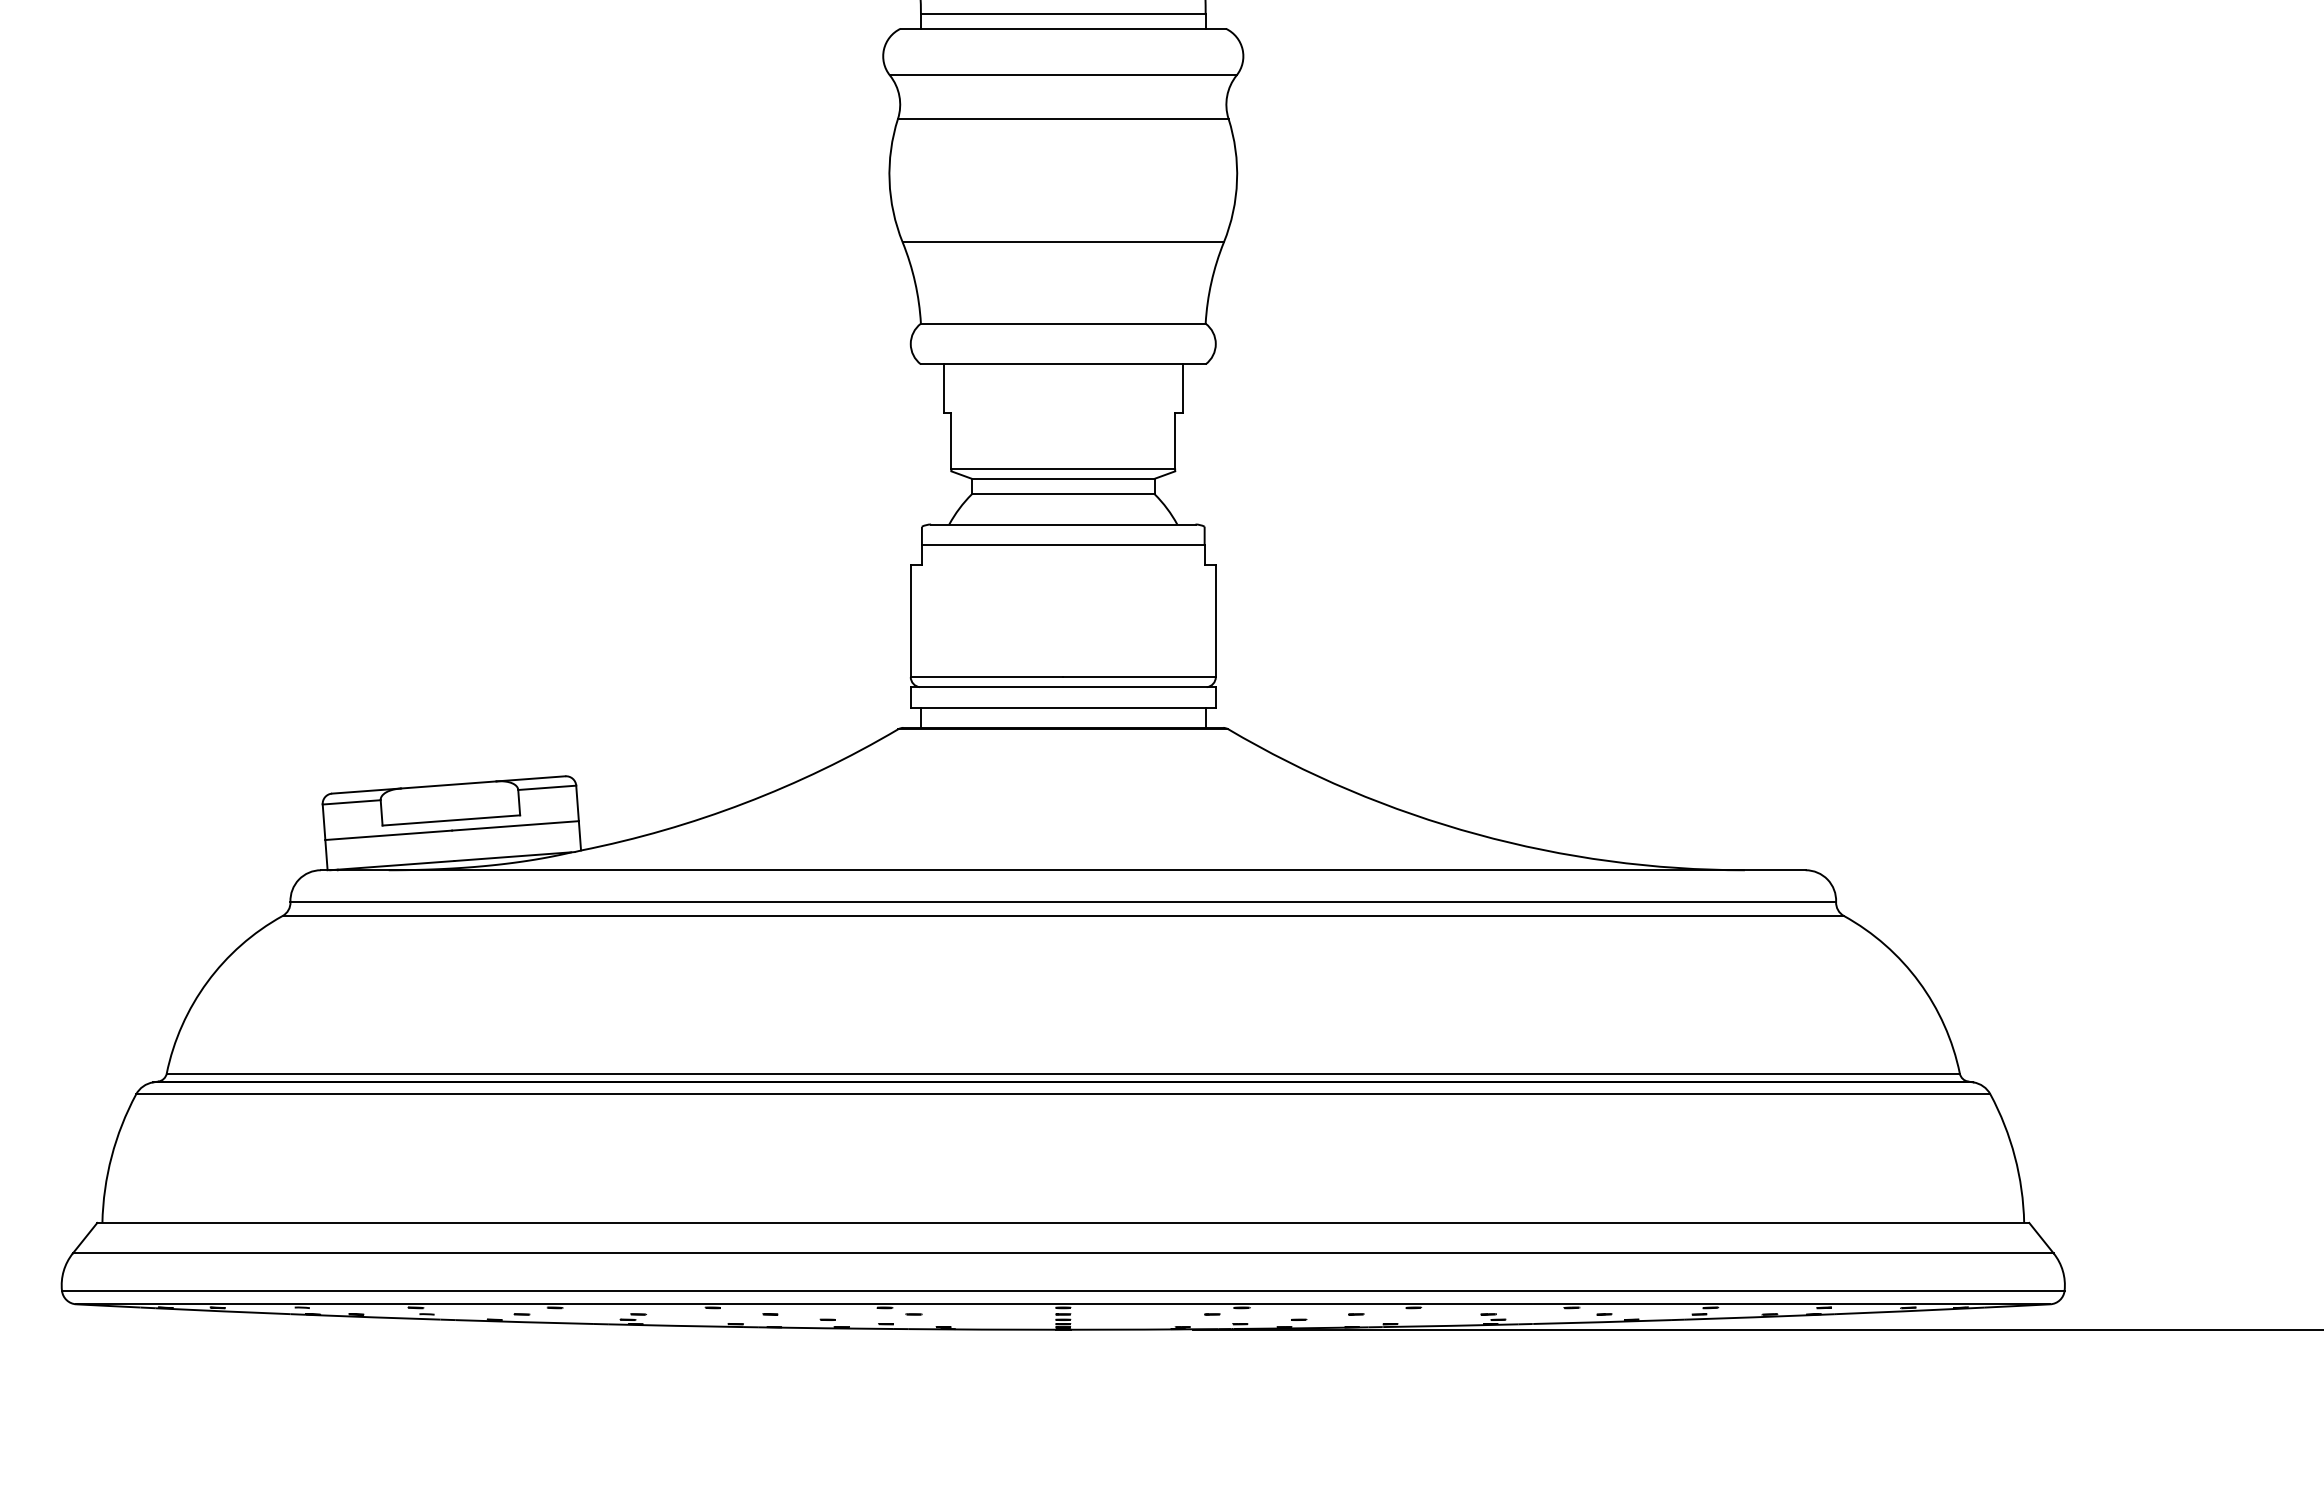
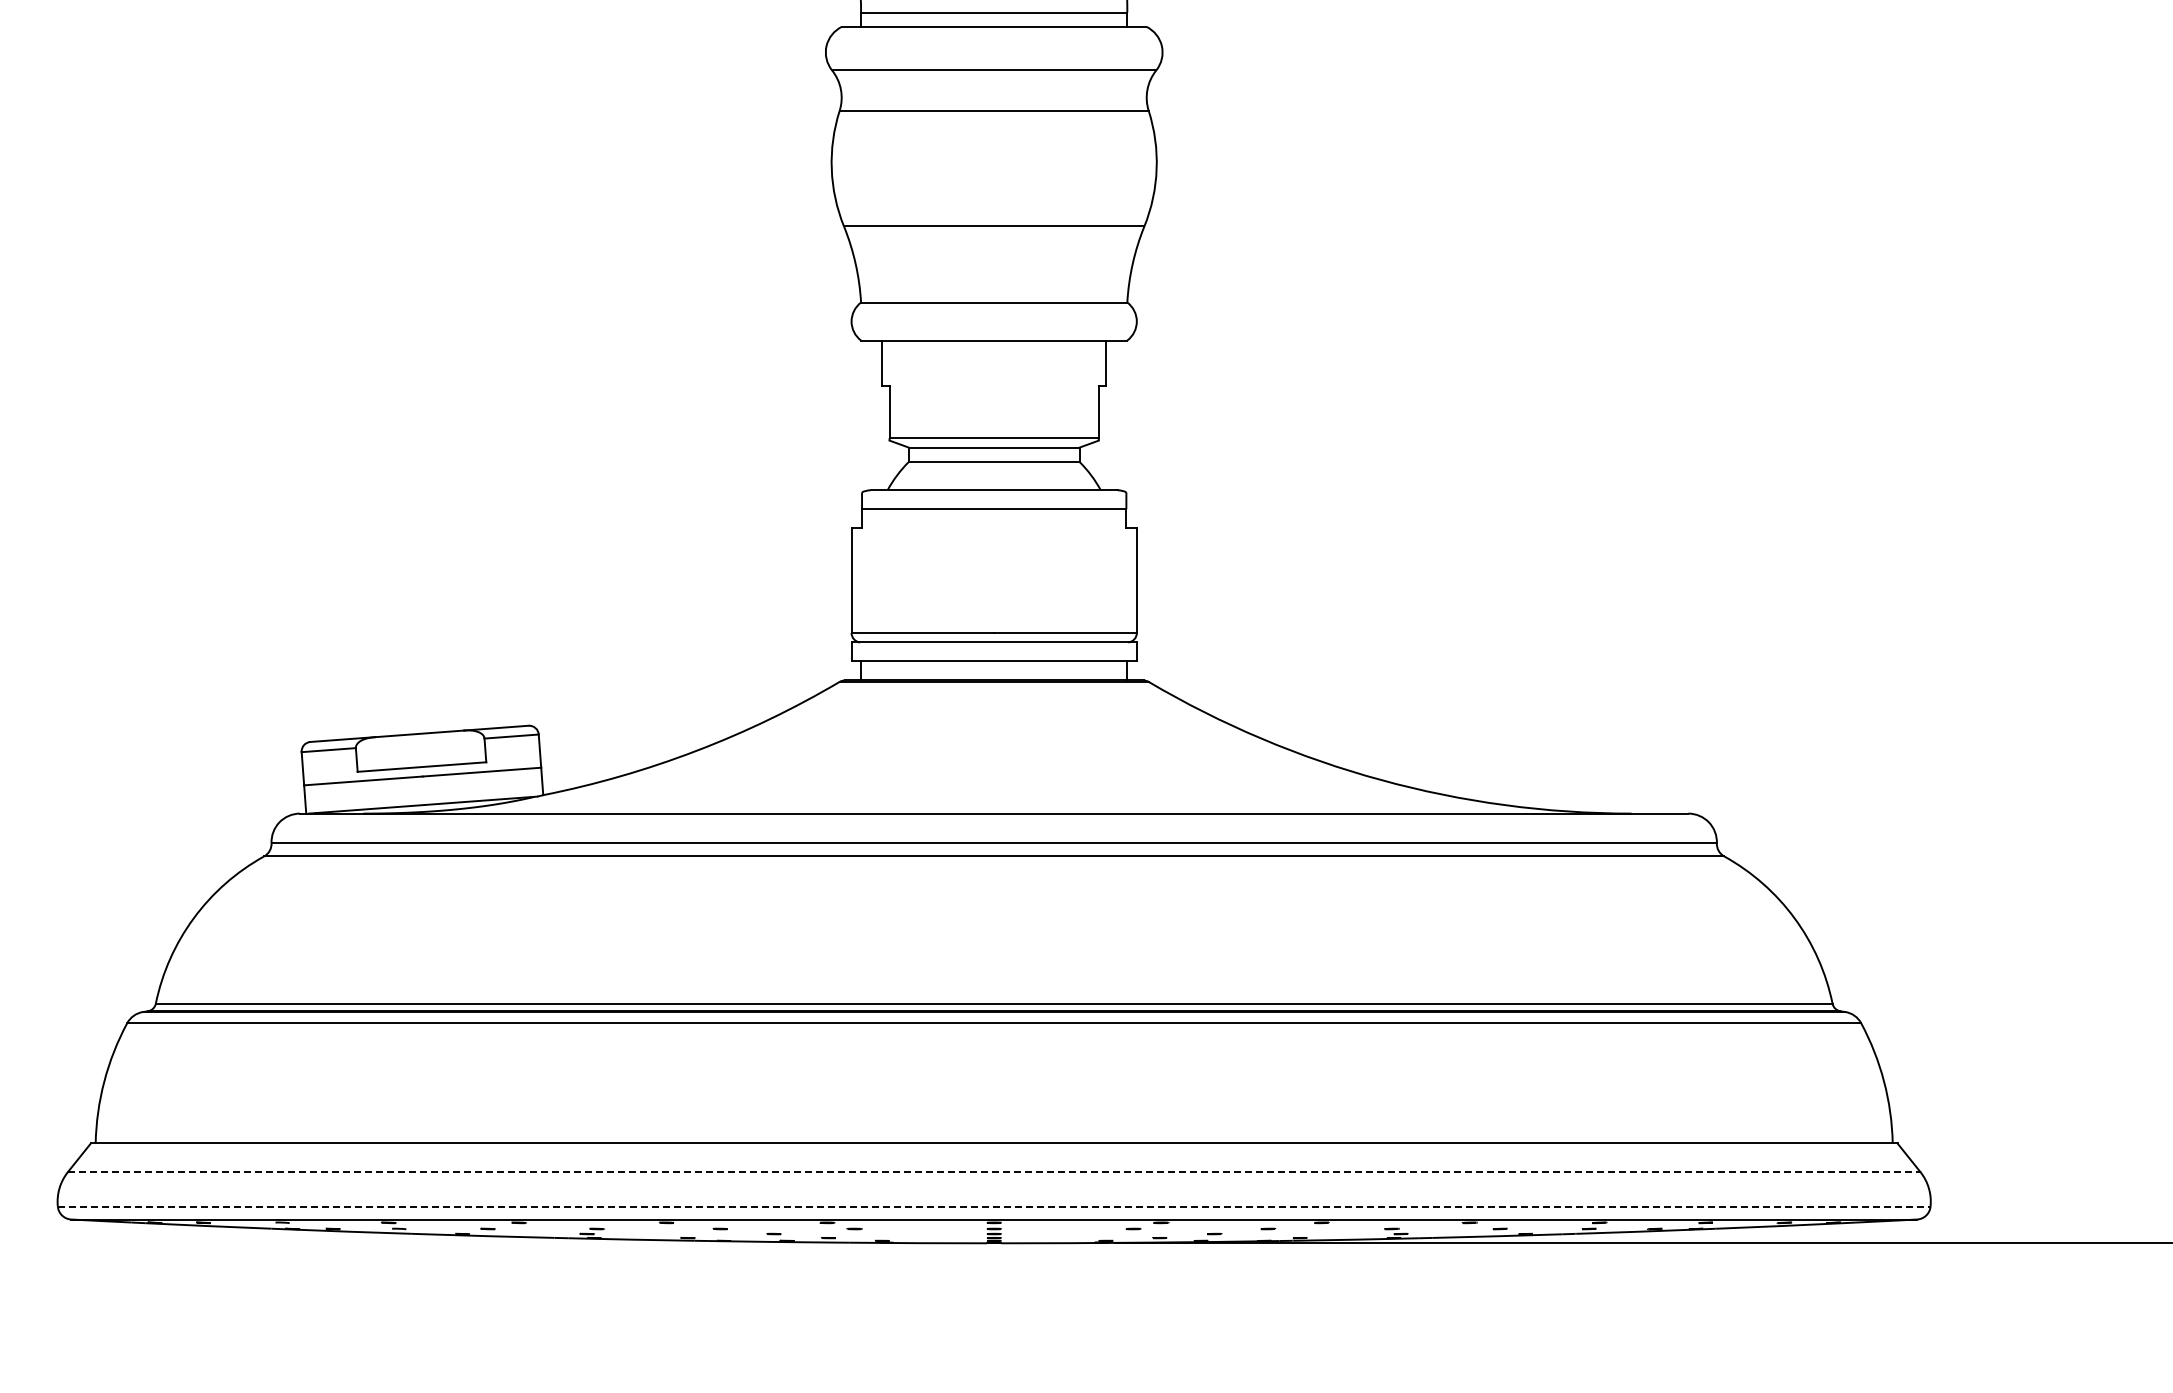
line: (1063, 1252) -> (994, 1171), solid -> dashed
line: (1063, 1290) -> (994, 1206), solid -> dashed

